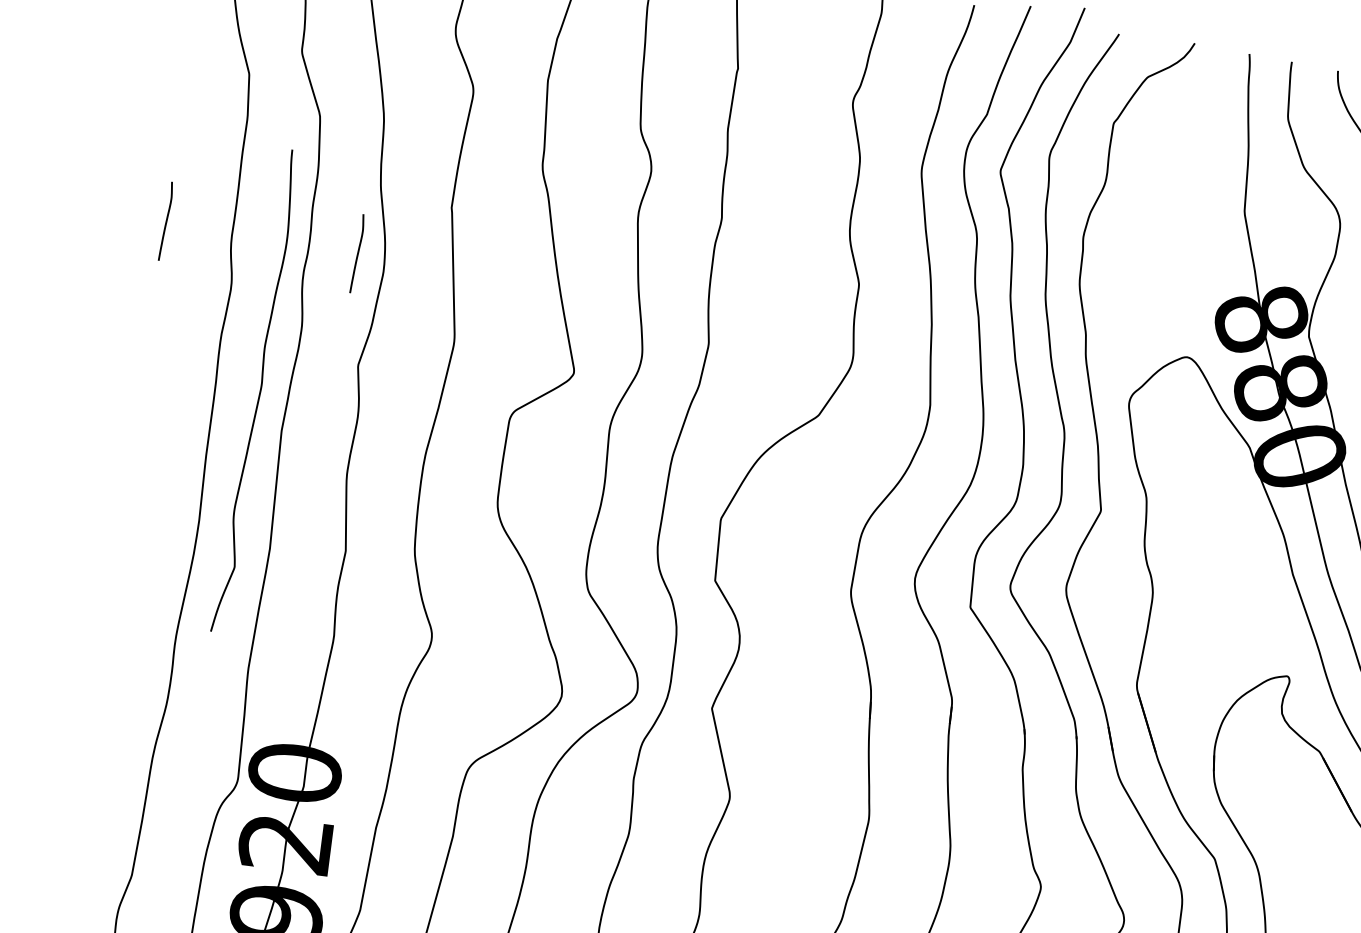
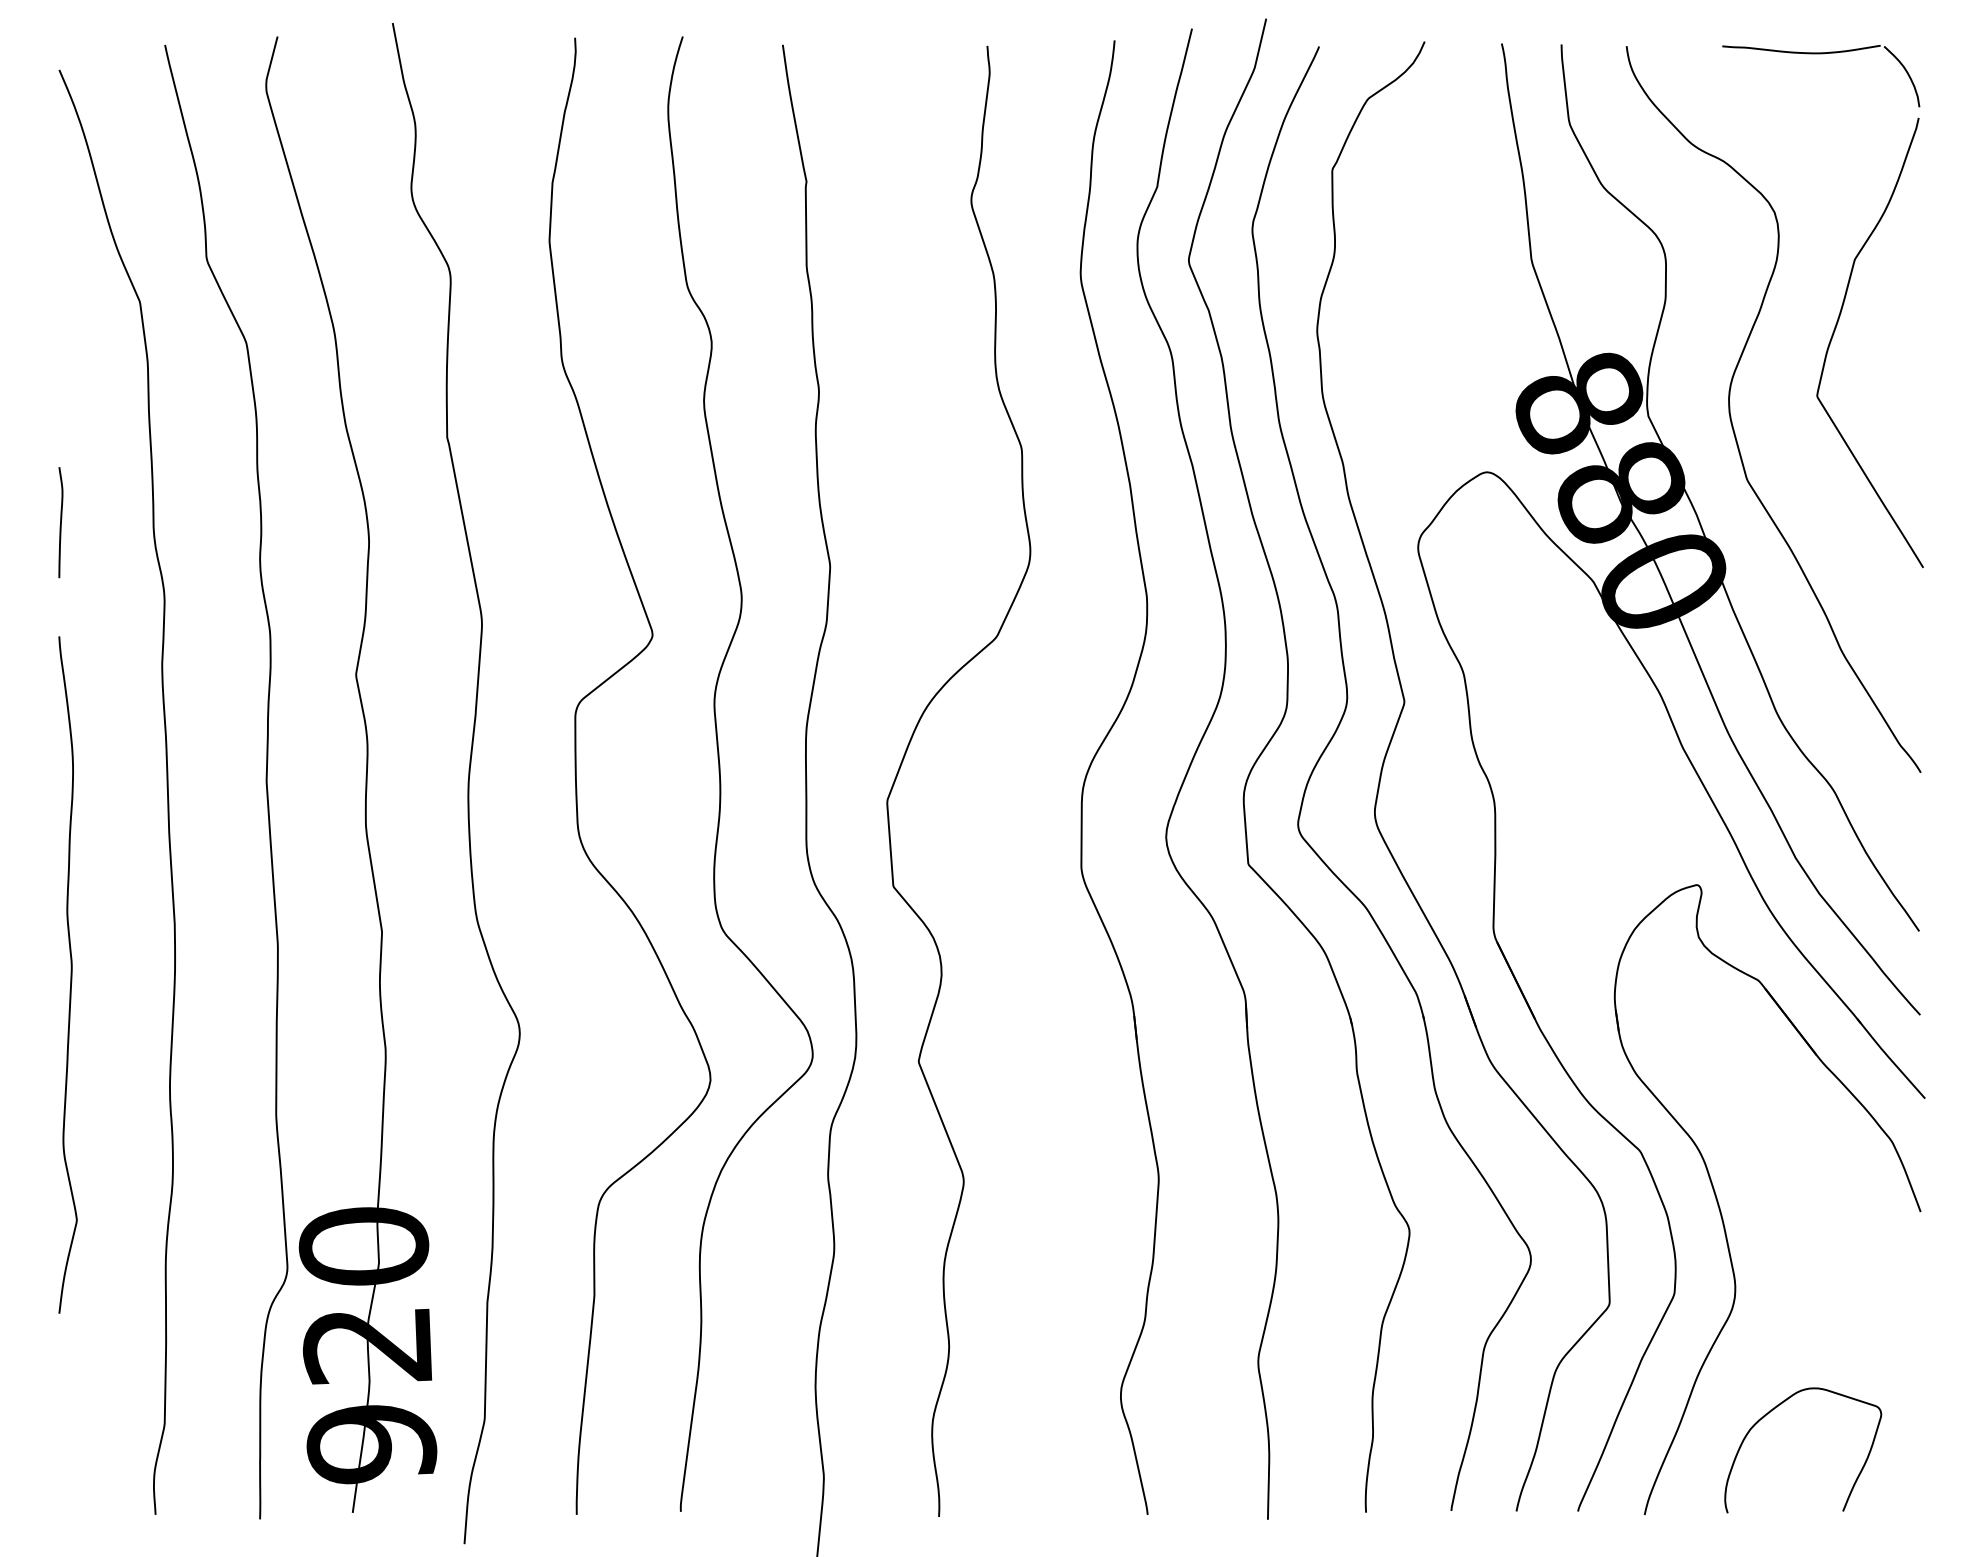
curve: (357, 253) -> (329, 522), removed
curve: (259, 391) -> (70, 974), moved

